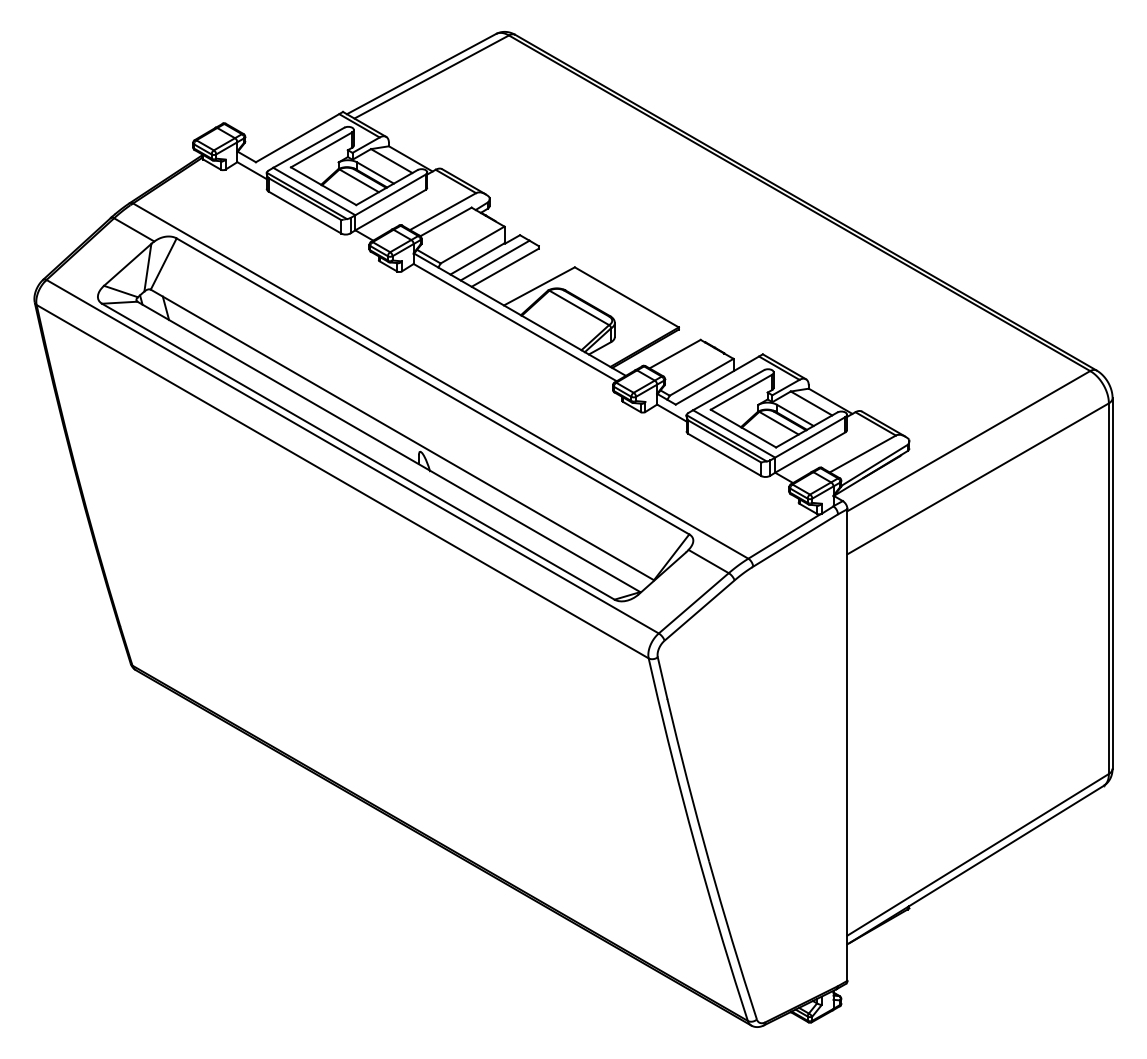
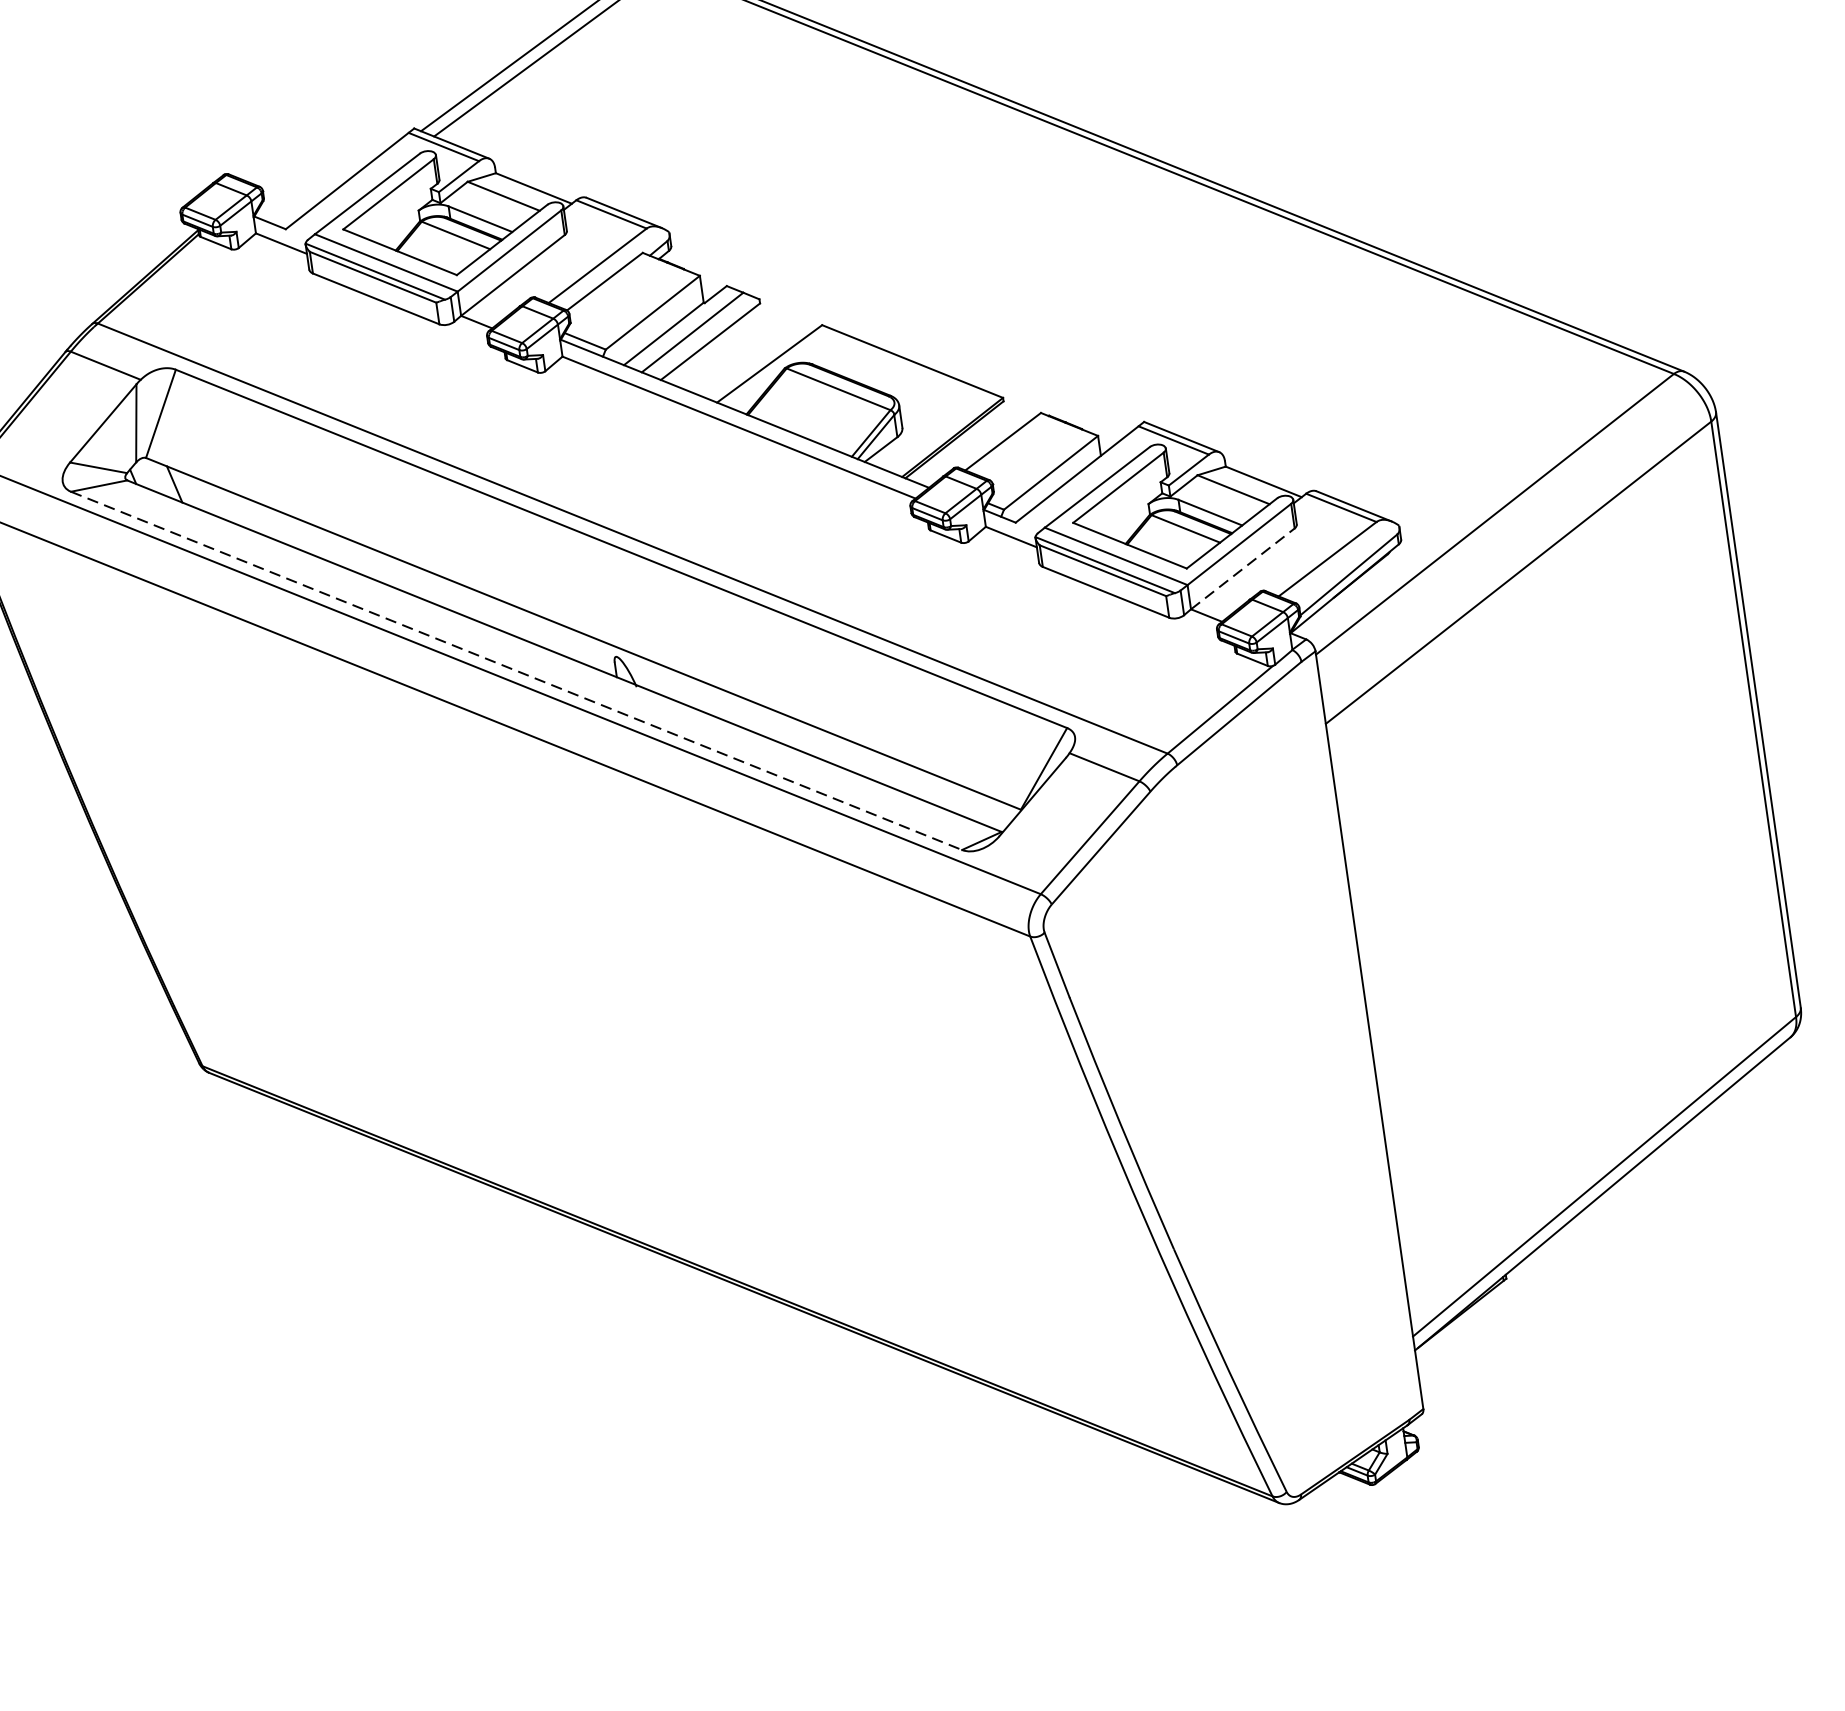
line: (358, 451) -> (516, 670), solid -> dashed
line: (810, 452) -> (1243, 568), solid -> dashed

